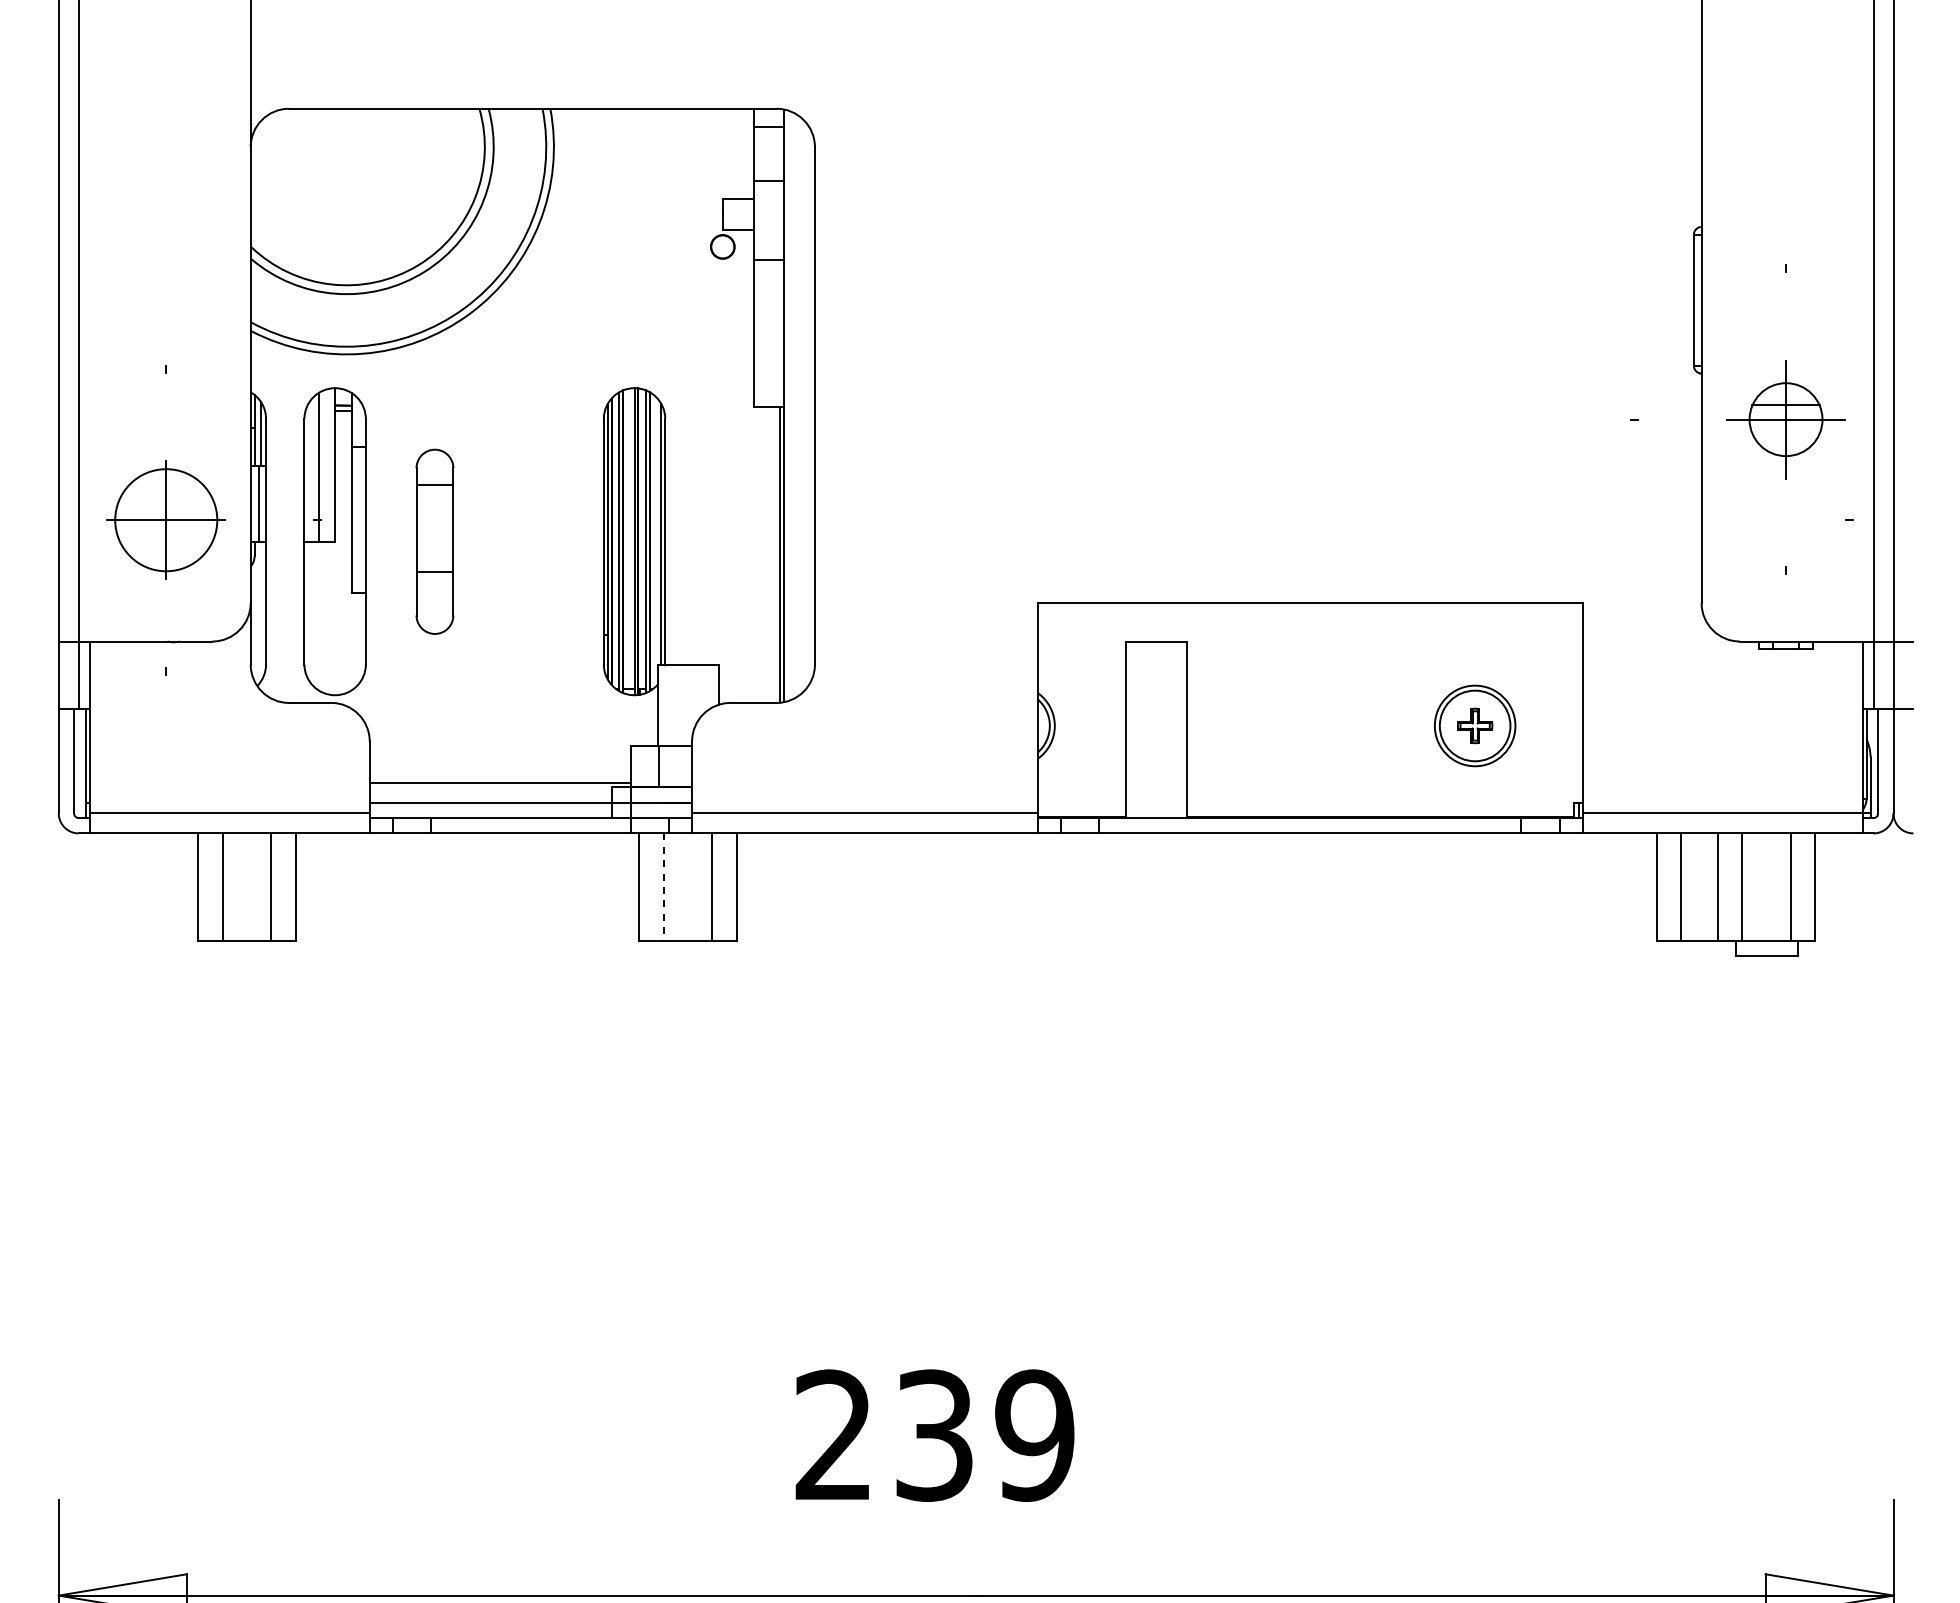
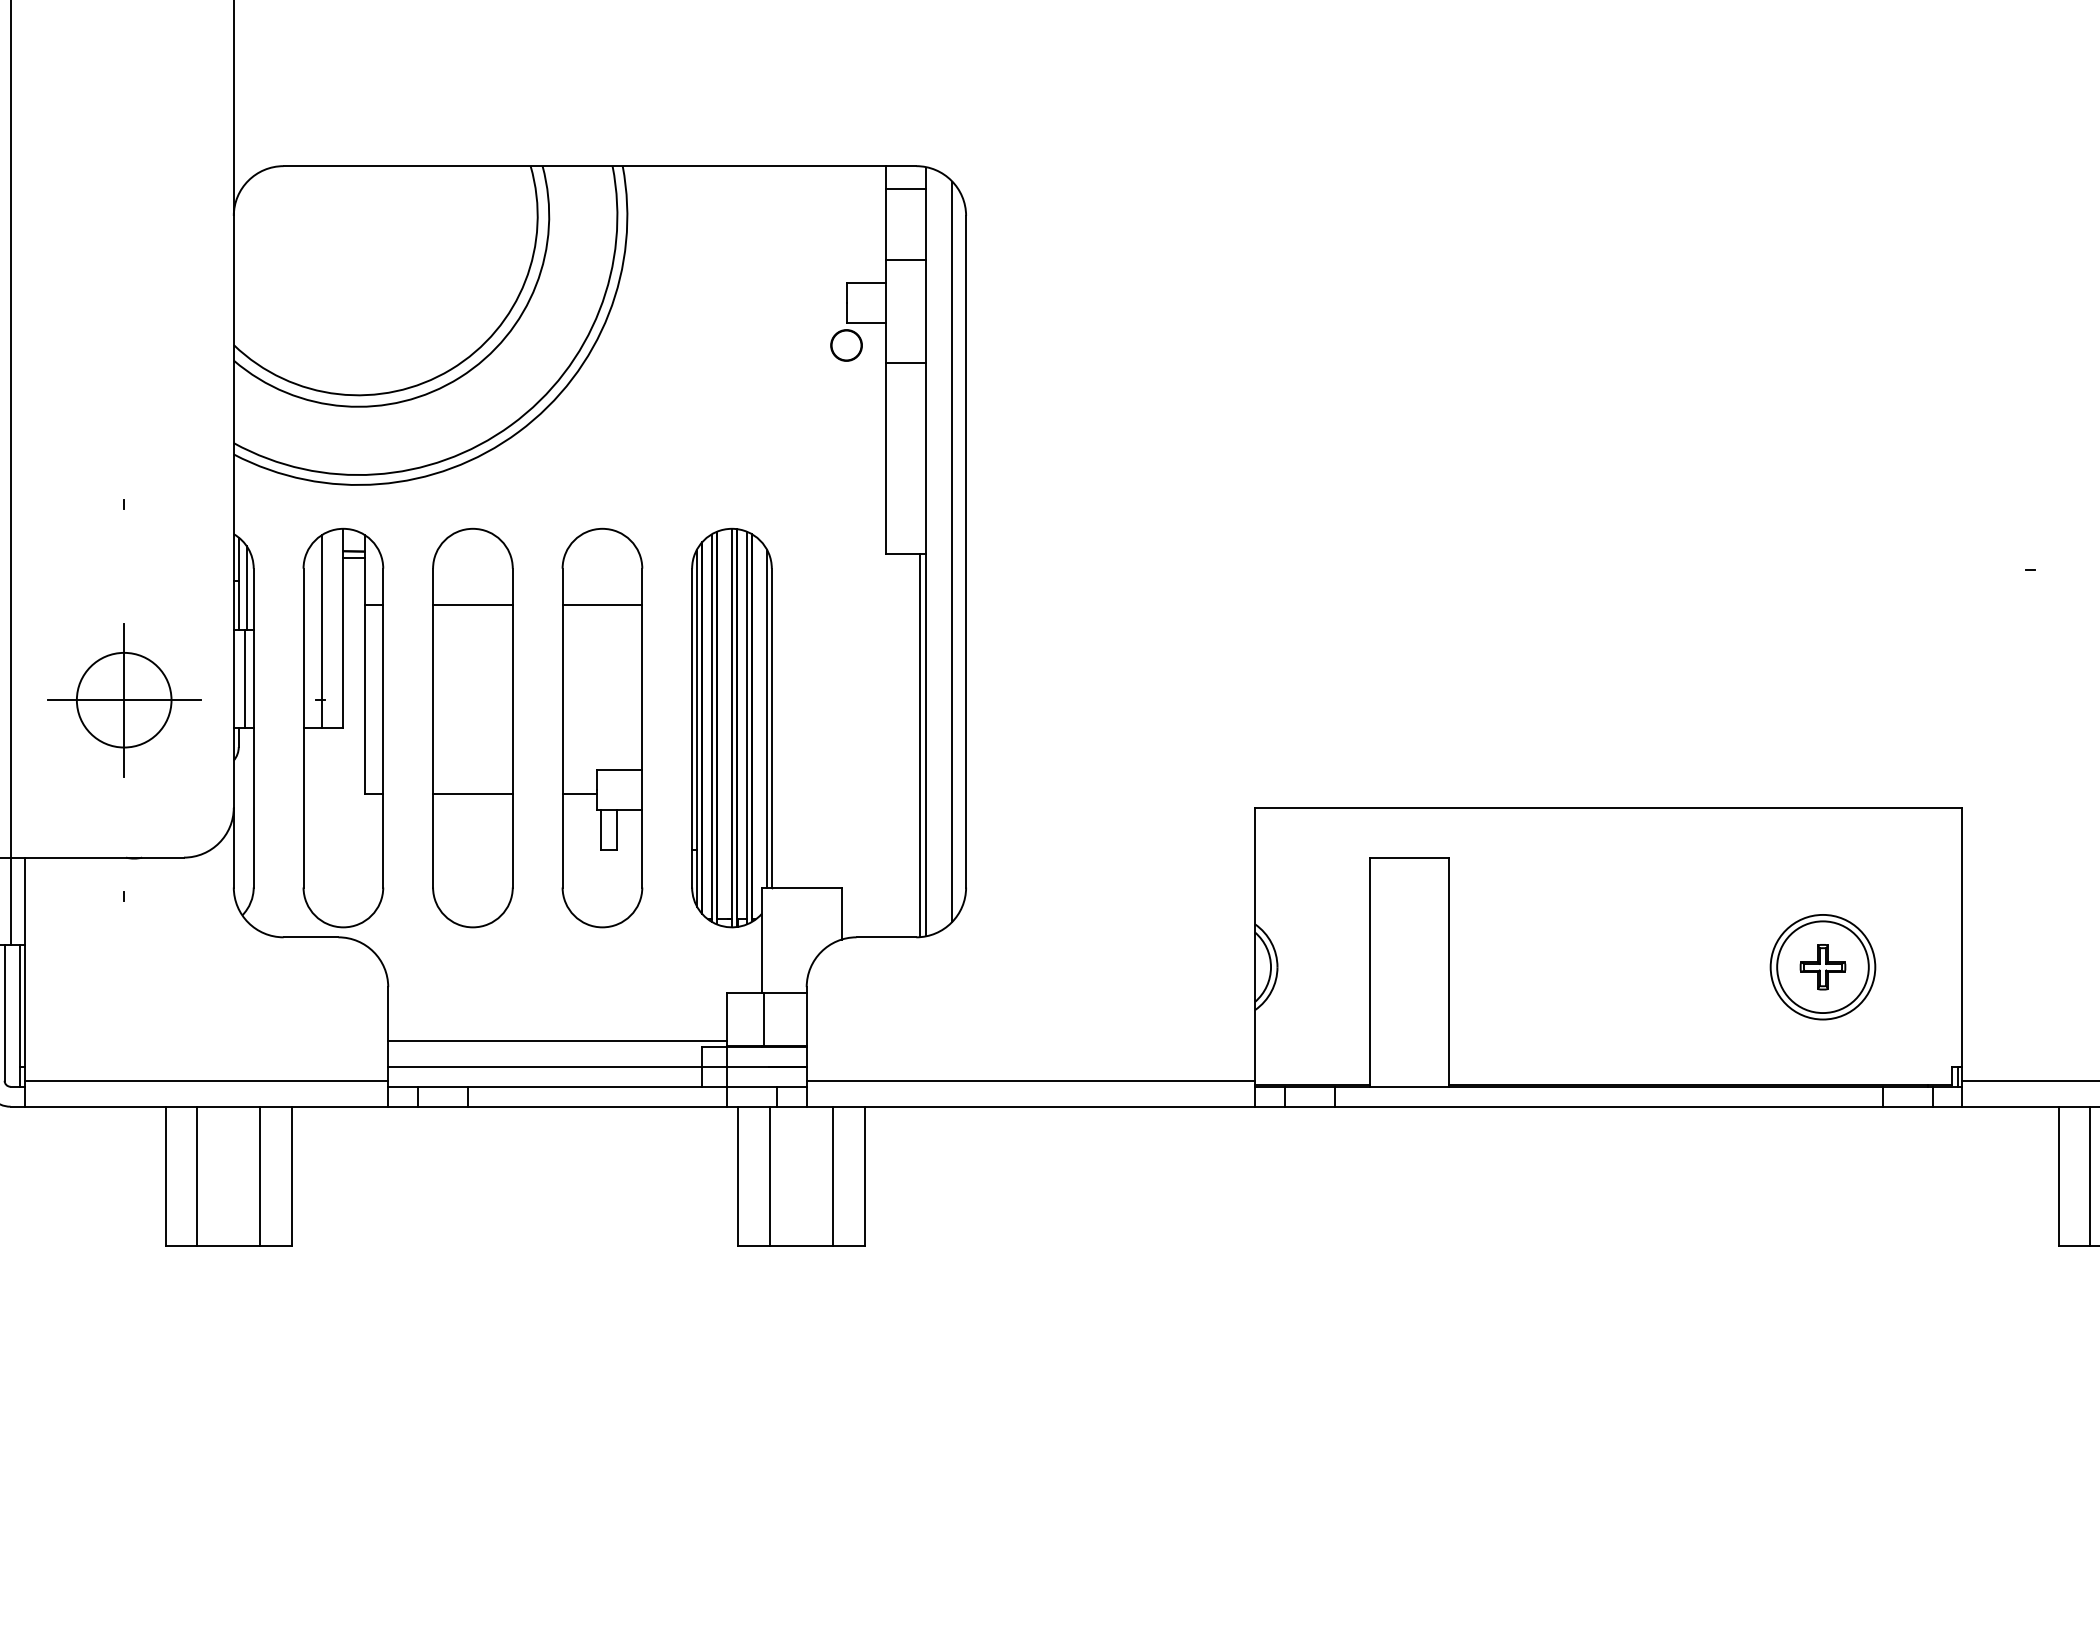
line: (804, 405) -> (952, 551), added
circle: (165, 519) -> (123, 699), size x0.71
part: (434, 541) -> (472, 727), size x1.67
part: (534, 541) -> (602, 727), added
line: (663, 887) -> (769, 1176), dashed -> solid

